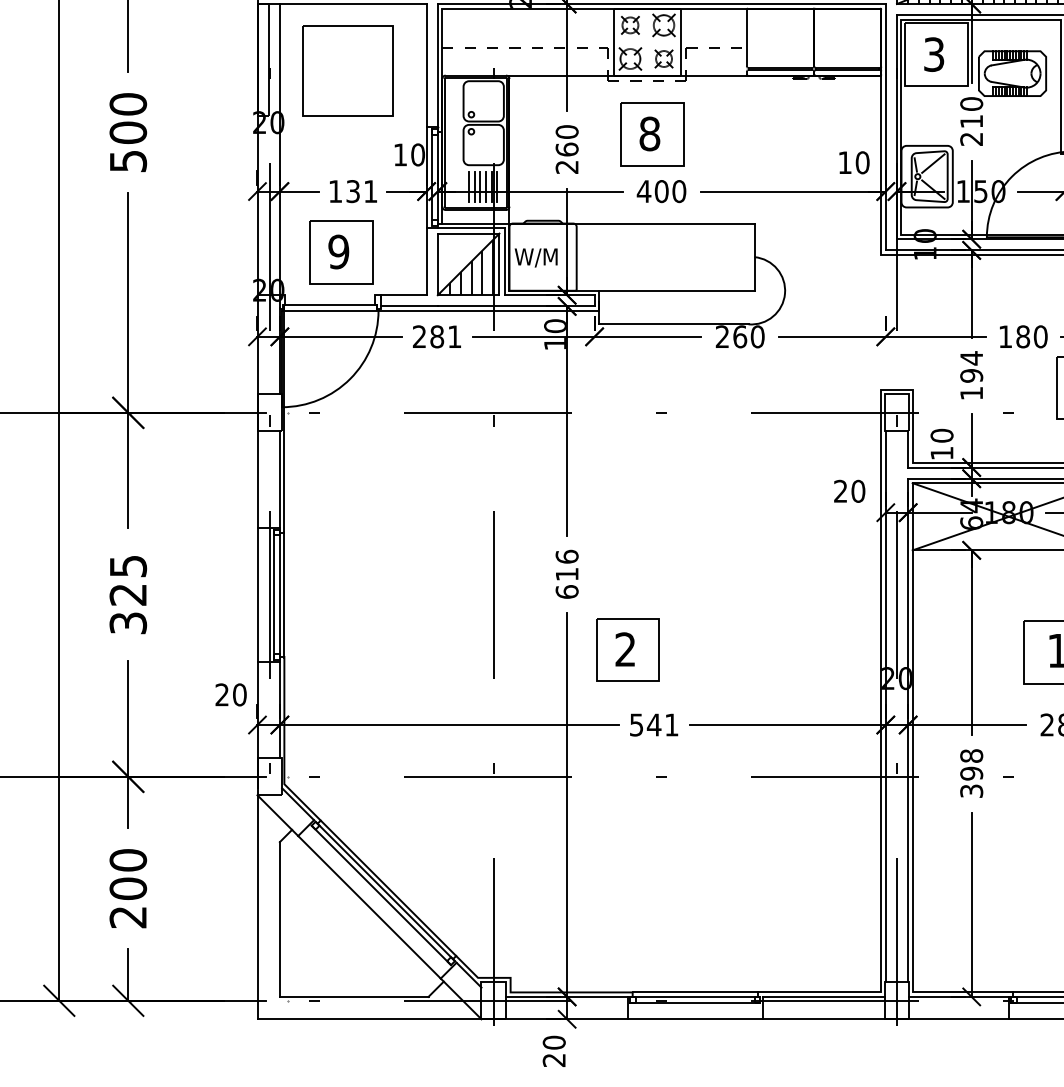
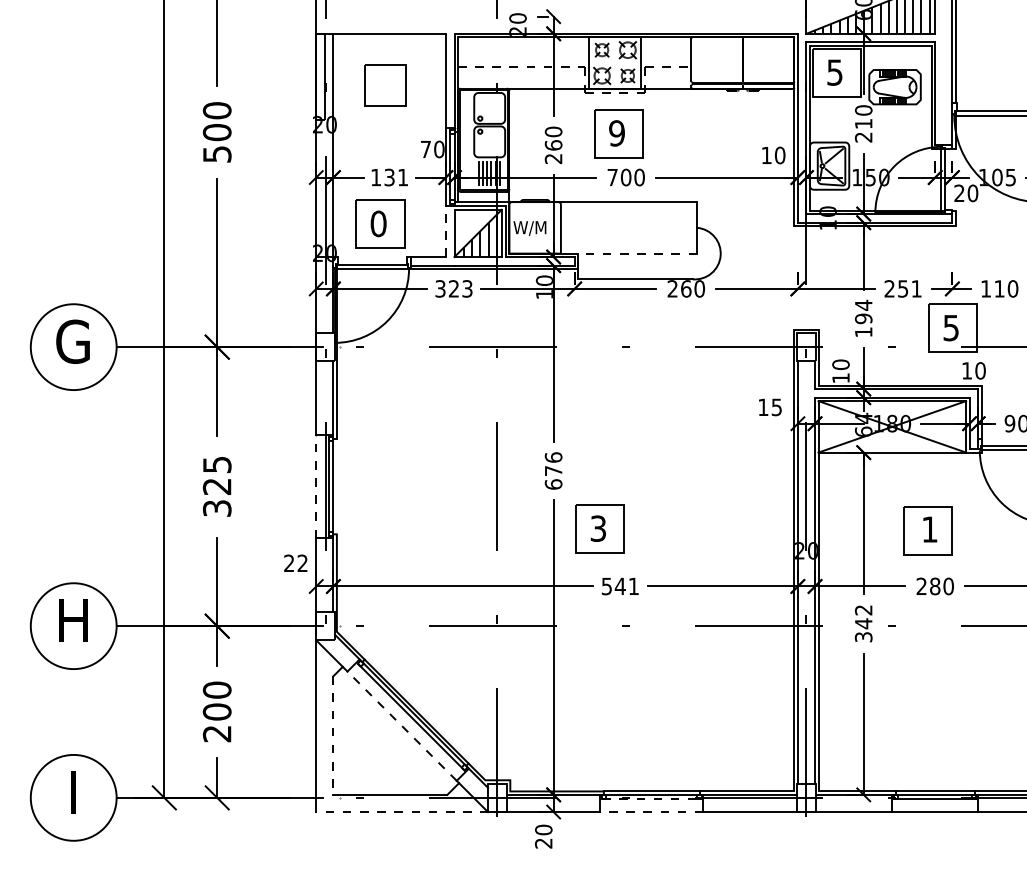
text: (934, 54) -> (835, 72), 3 -> 5
part: (347, 71) -> (385, 85), size x0.6
text: (649, 134) -> (616, 133), 8 -> 9
text: (399, 154) -> (425, 149), 10 -> 70
text: (643, 191) -> (612, 177), 400 -> 700
text: (338, 251) -> (378, 223), 9 -> 0
line: (426, 261) -> (445, 231), solid -> dashed
line: (676, 290) -> (637, 253), solid -> dashed
text: (436, 336) -> (453, 288), 281 -> 323
text: (1022, 336) -> (902, 288), 180 -> 251
text: (850, 491) -> (770, 407), 20 -> 15
text: (566, 573) -> (553, 470), 616 -> 676
line: (257, 594) -> (316, 486), solid -> dashed
line: (283, 594) -> (336, 486), removed
text: (624, 649) -> (597, 528), 2 -> 3
text: (239, 695) -> (302, 563), 20 -> 22
text: (971, 765) -> (863, 617), 398 -> 342
line: (368, 906) -> (401, 725), solid -> dashed
line: (279, 920) -> (333, 736), solid -> dashed
line: (694, 1002) -> (651, 799), solid -> dashed
line: (369, 1019) -> (402, 812), solid -> dashed
line: (694, 1019) -> (651, 812), solid -> dashed

